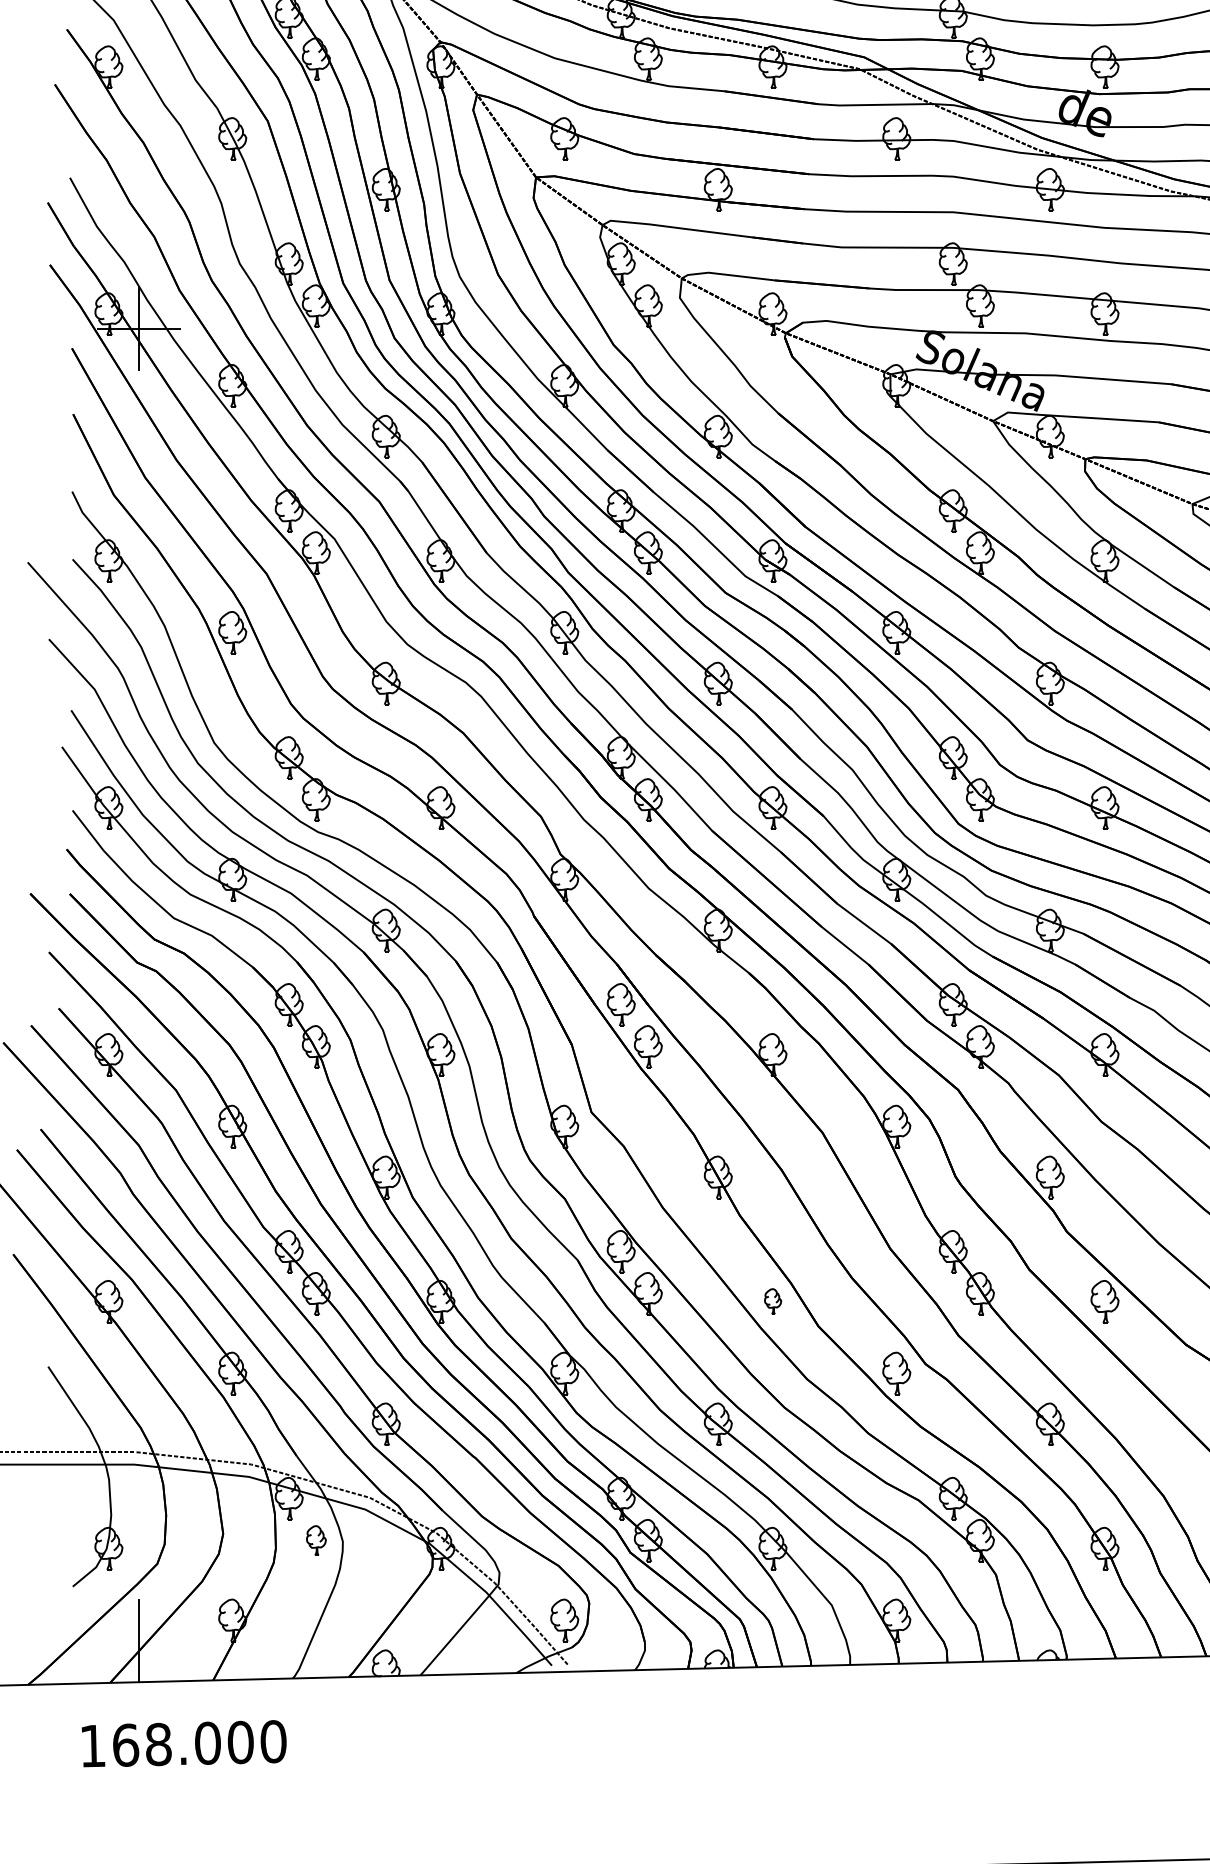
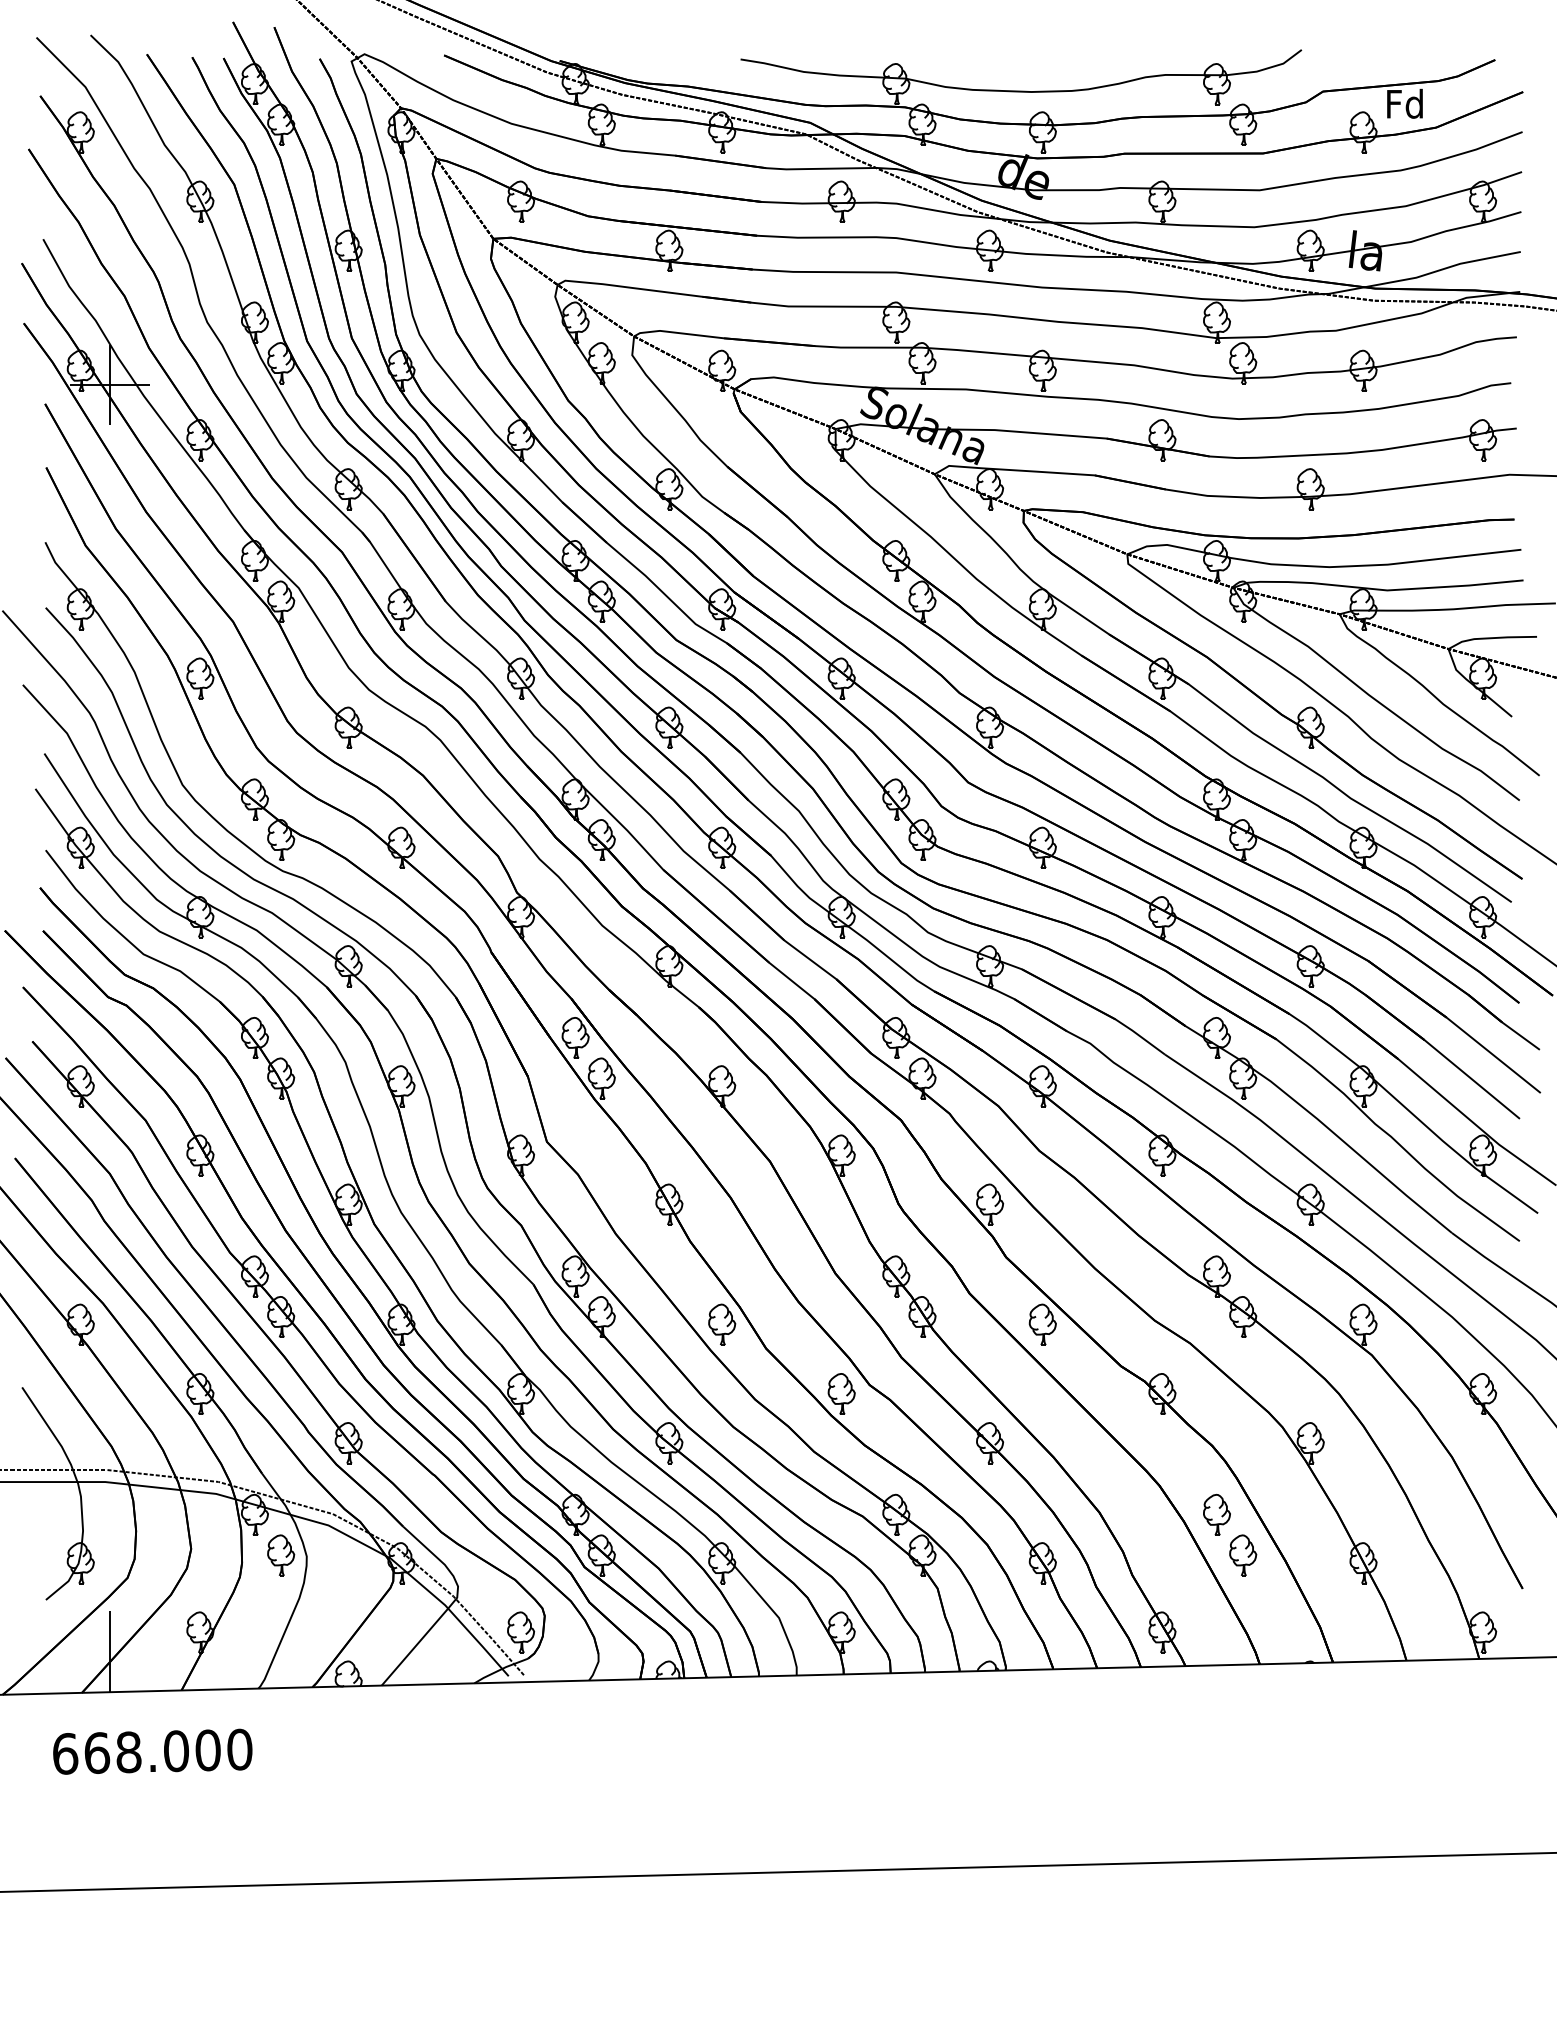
part: (773, 1301) -> (722, 1324), size x1.67
part: (316, 1540) -> (281, 1555), size x1.43
text: (93, 1745) -> (65, 1753), 168.000 -> 668.000

